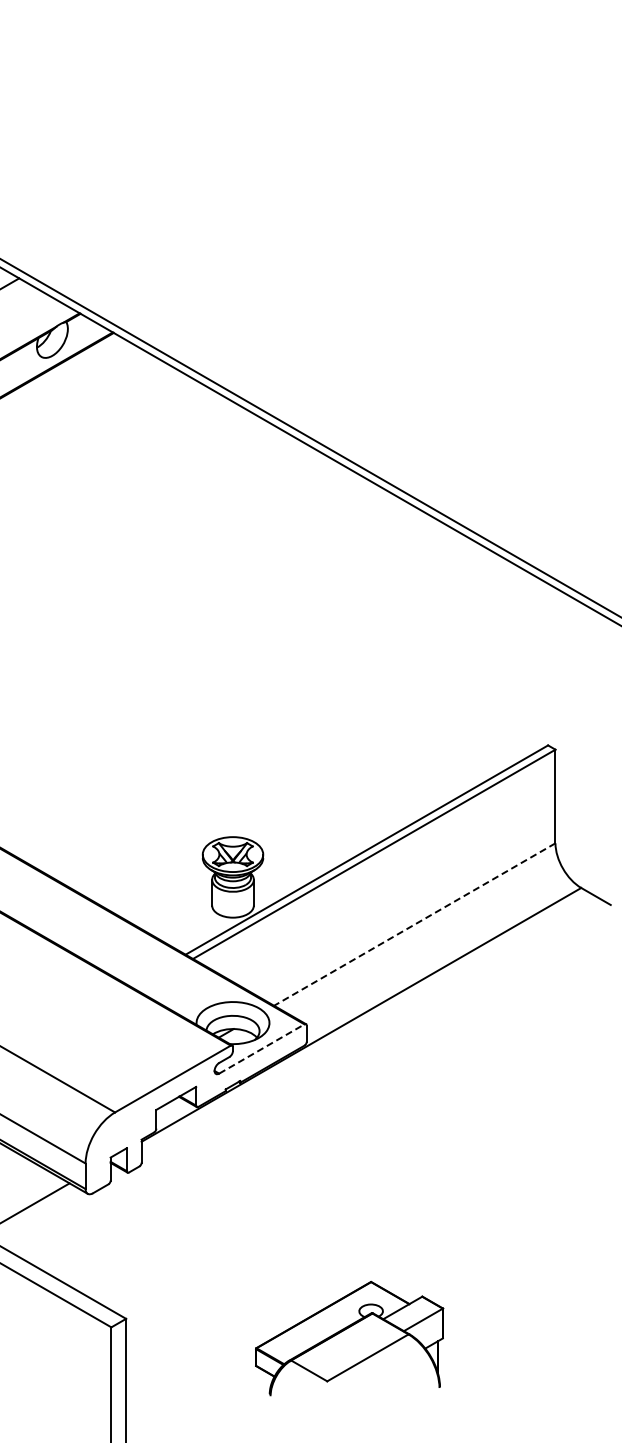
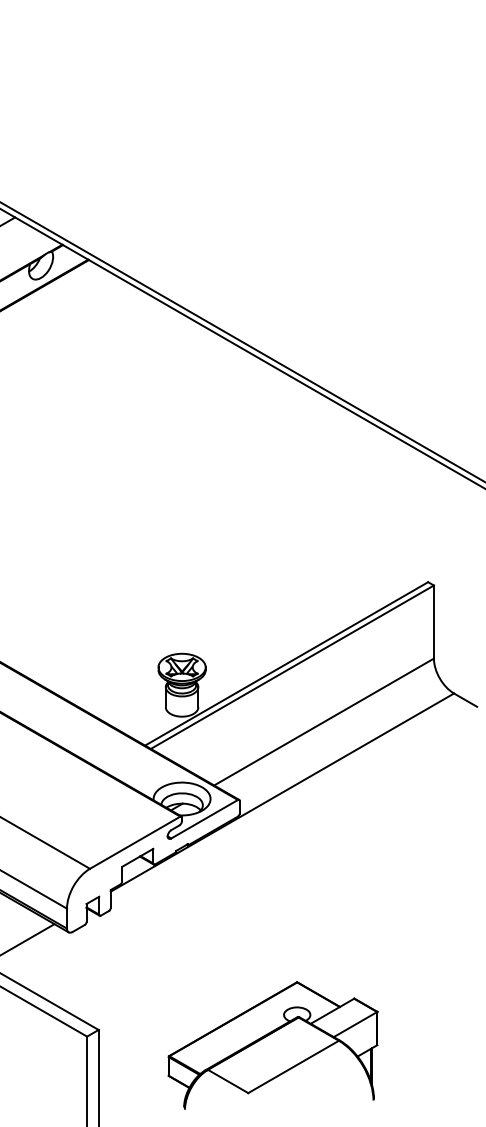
line: (414, 924) -> (323, 722), dashed -> solid
line: (262, 1048) -> (205, 818), dashed -> solid
part: (349, 1338) -> (273, 1045), size x1.43

